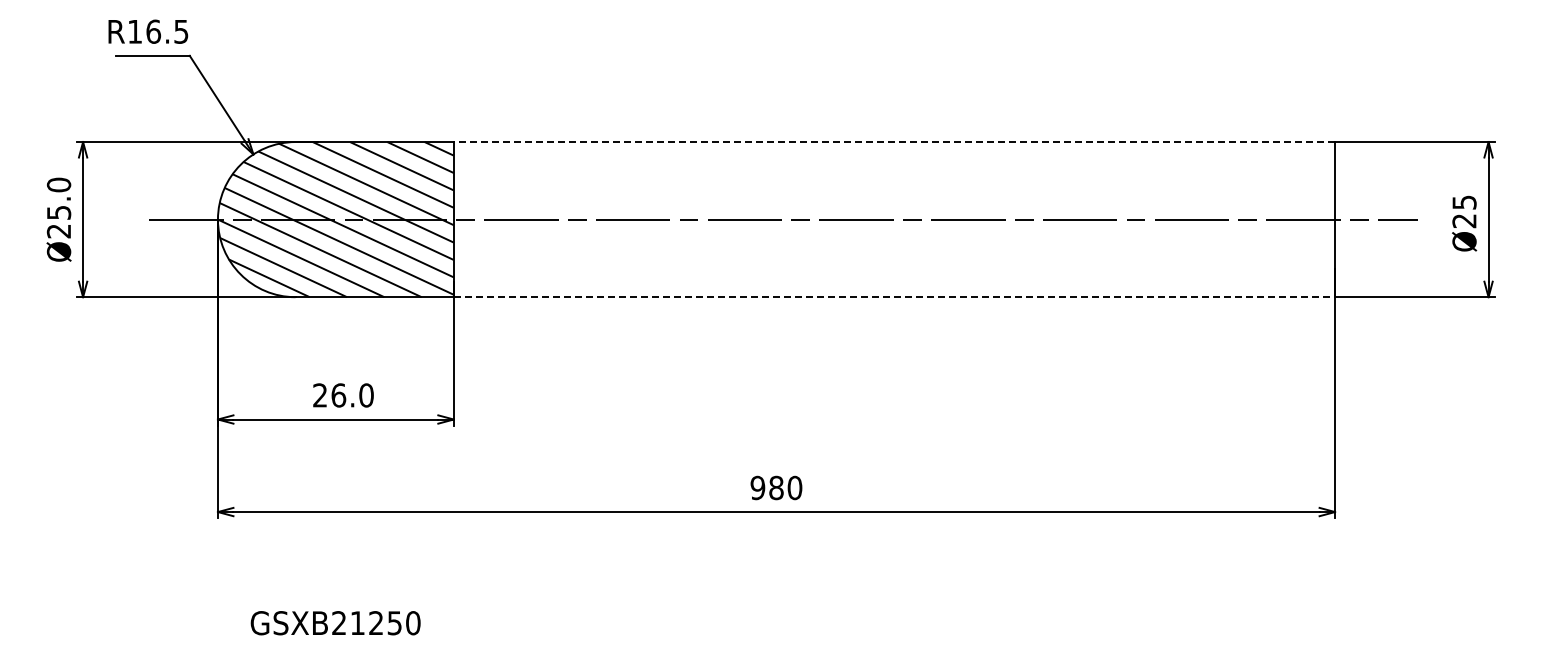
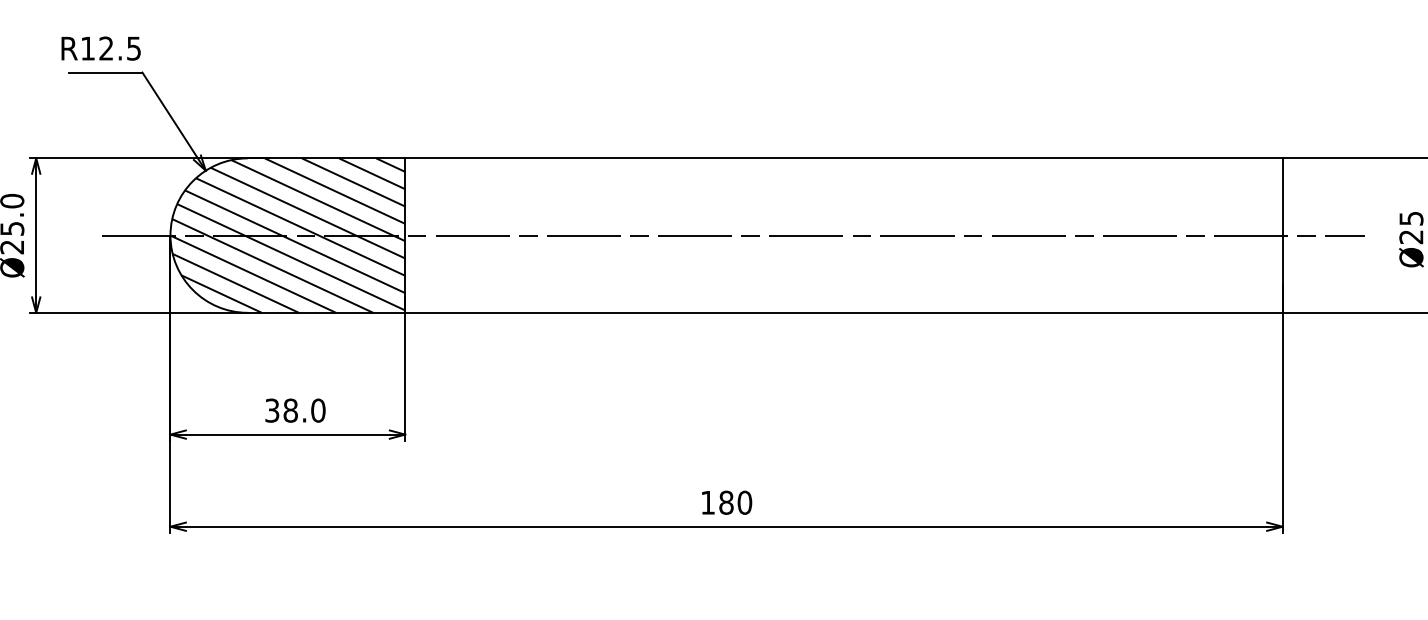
text: (153, 31) -> (106, 48), R16.5 -> R12.5
line: (894, 142) -> (843, 158), dashed -> solid
line: (894, 297) -> (843, 313), dashed -> solid
text: (329, 395) -> (281, 410), 26.0 -> 38.0
text: (757, 487) -> (707, 502), 980 -> 180

